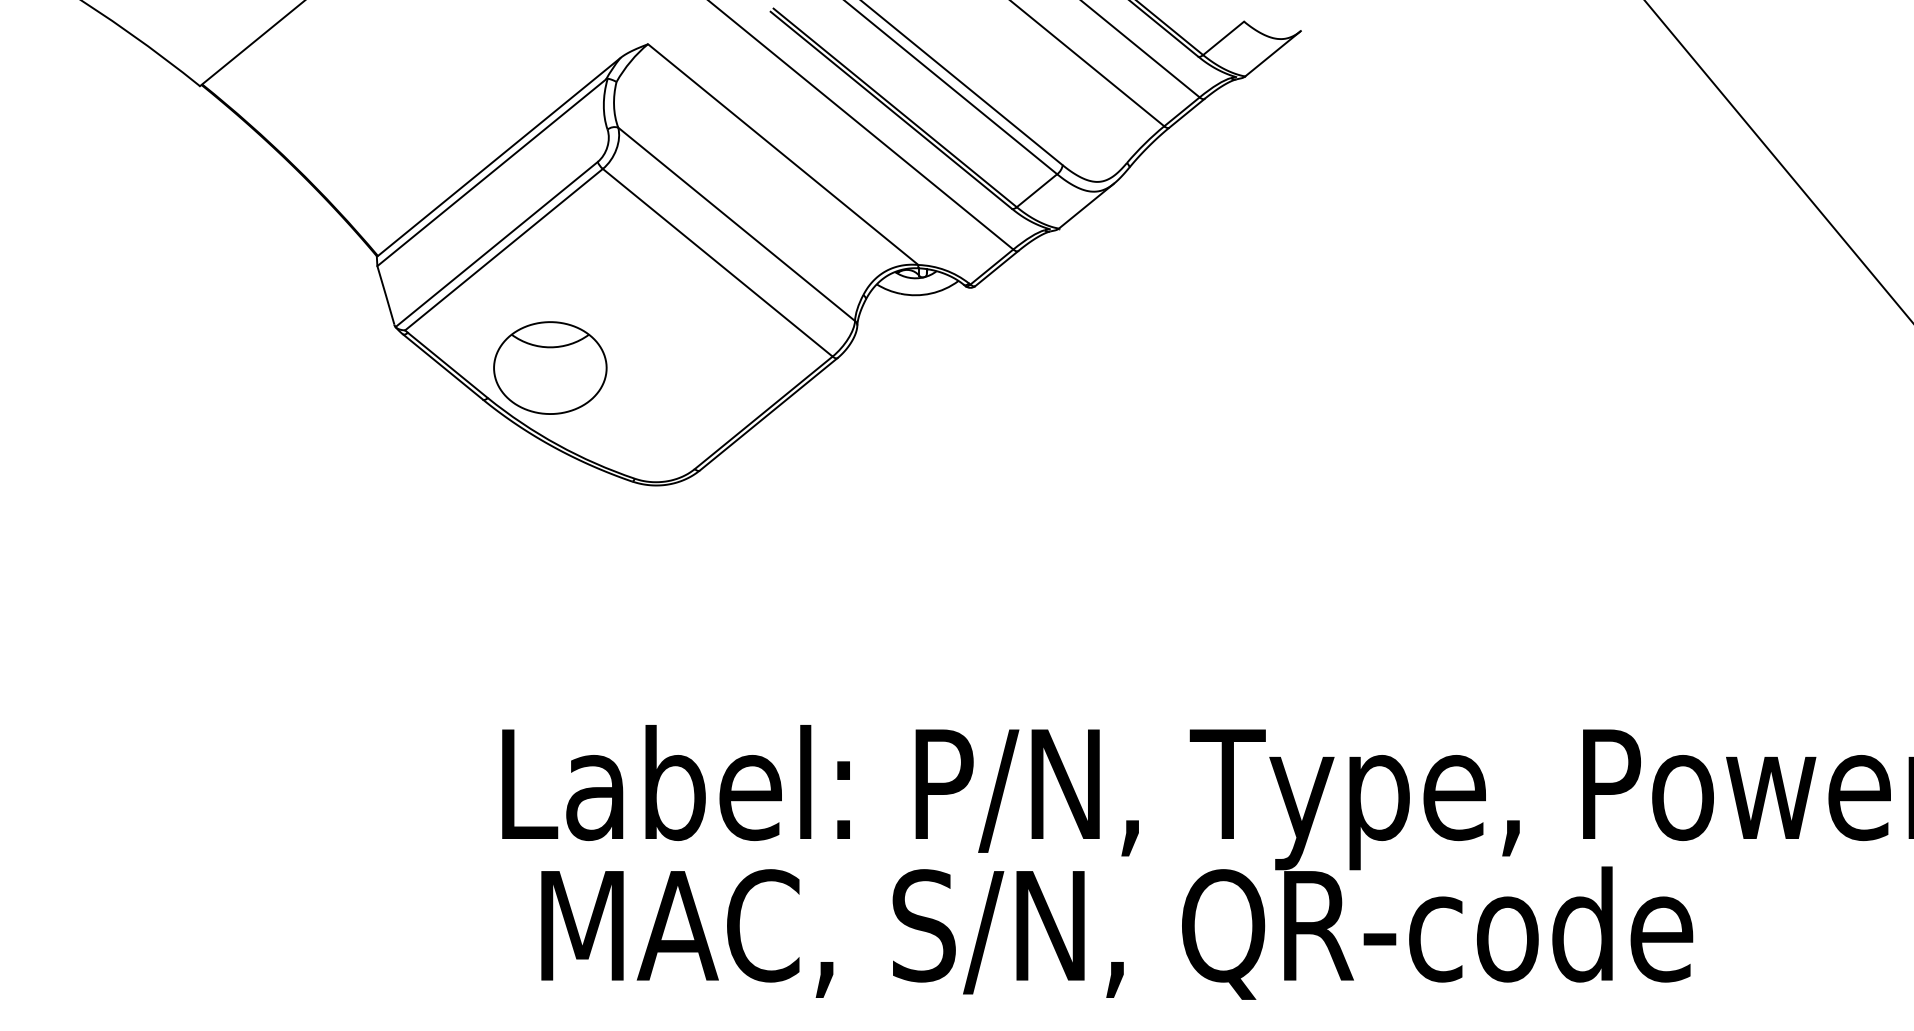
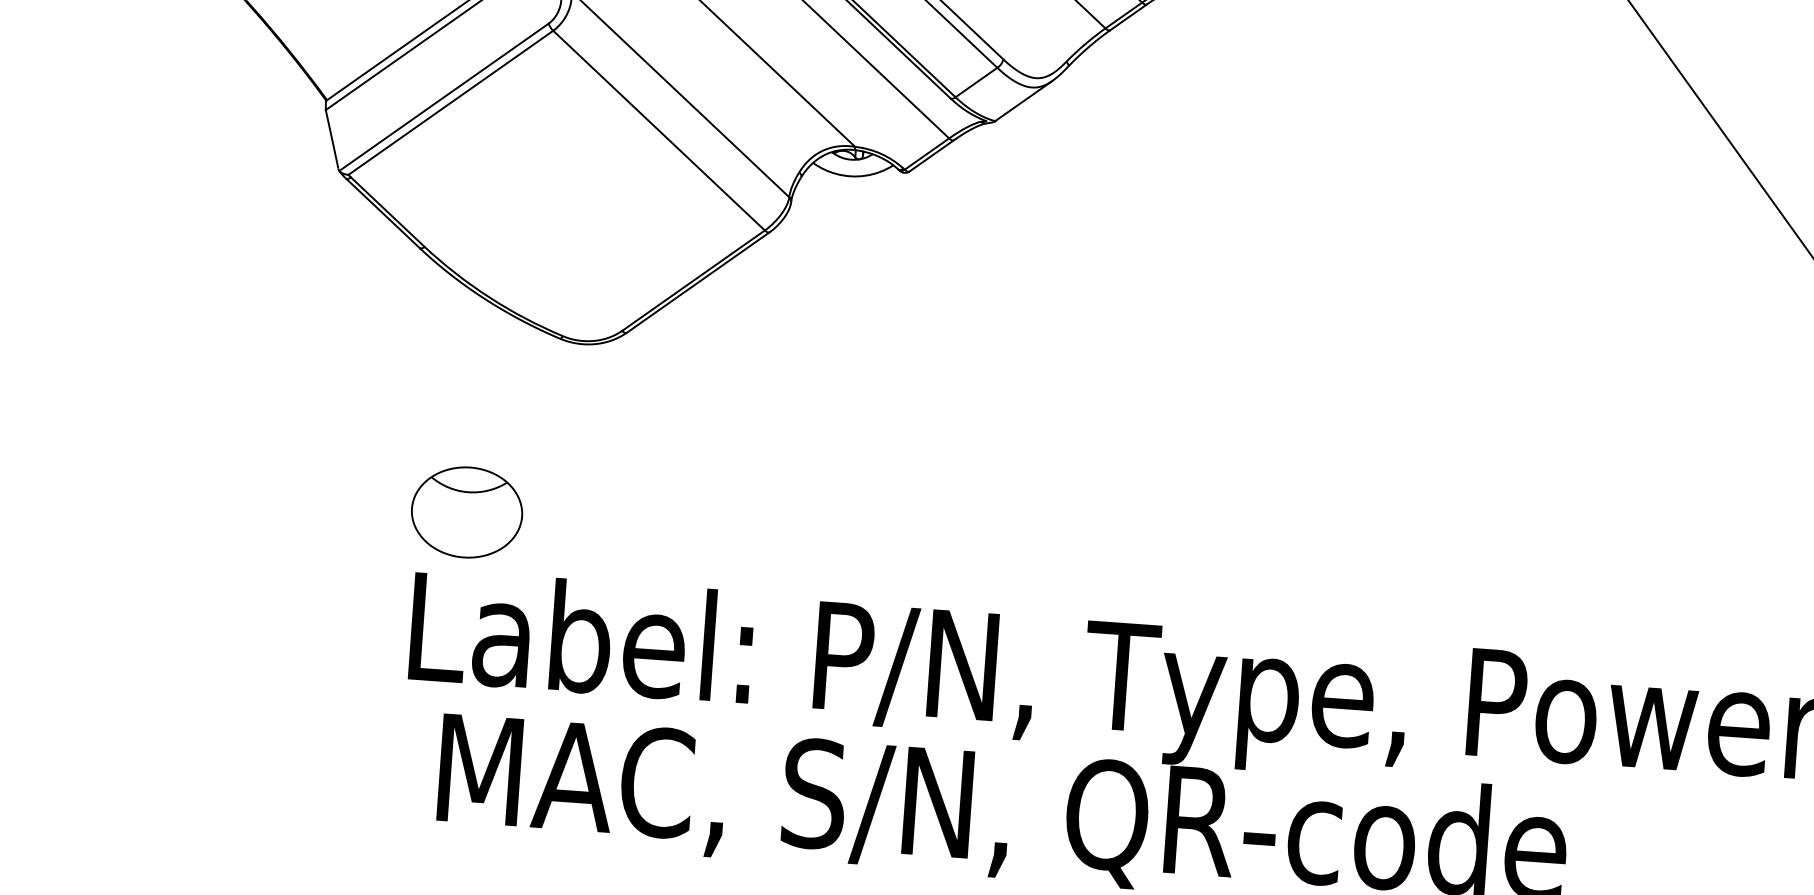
part: (550, 367) -> (467, 511), moved

